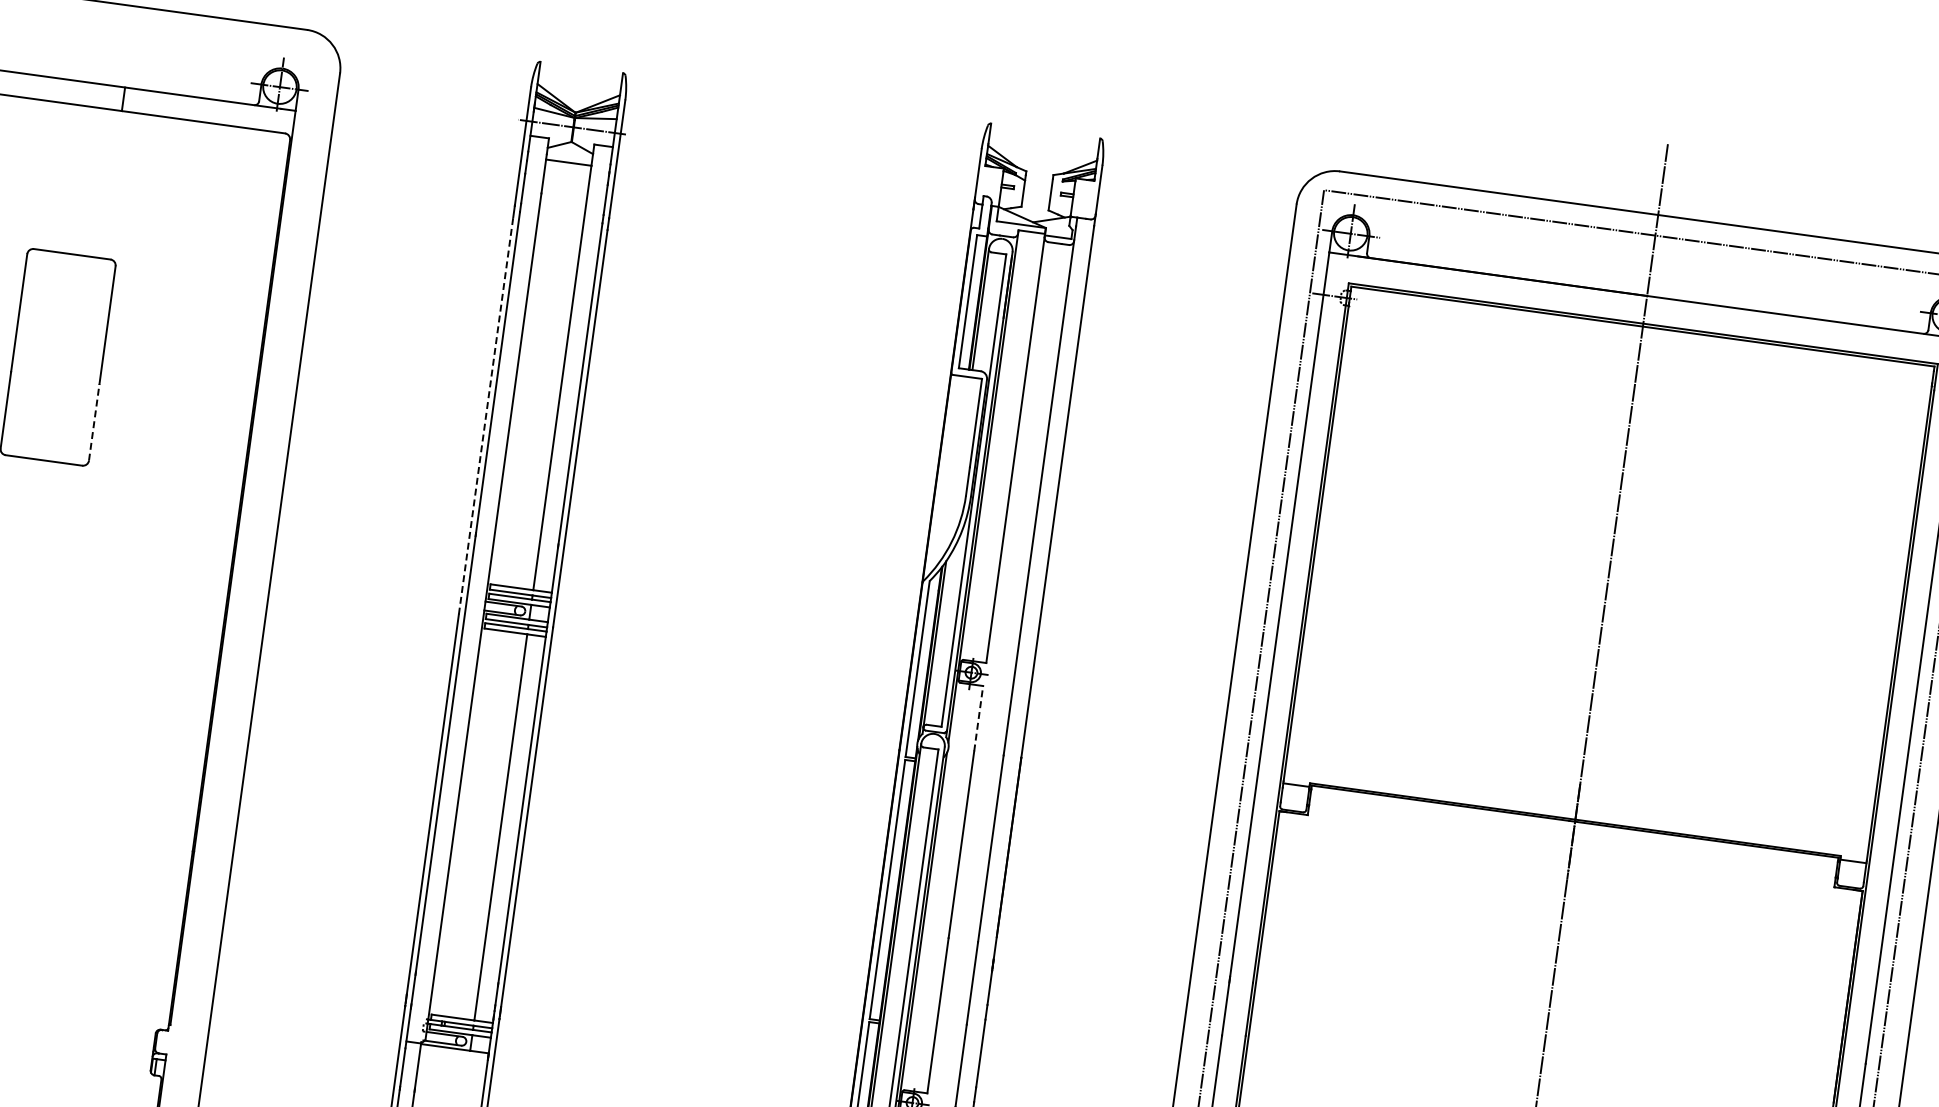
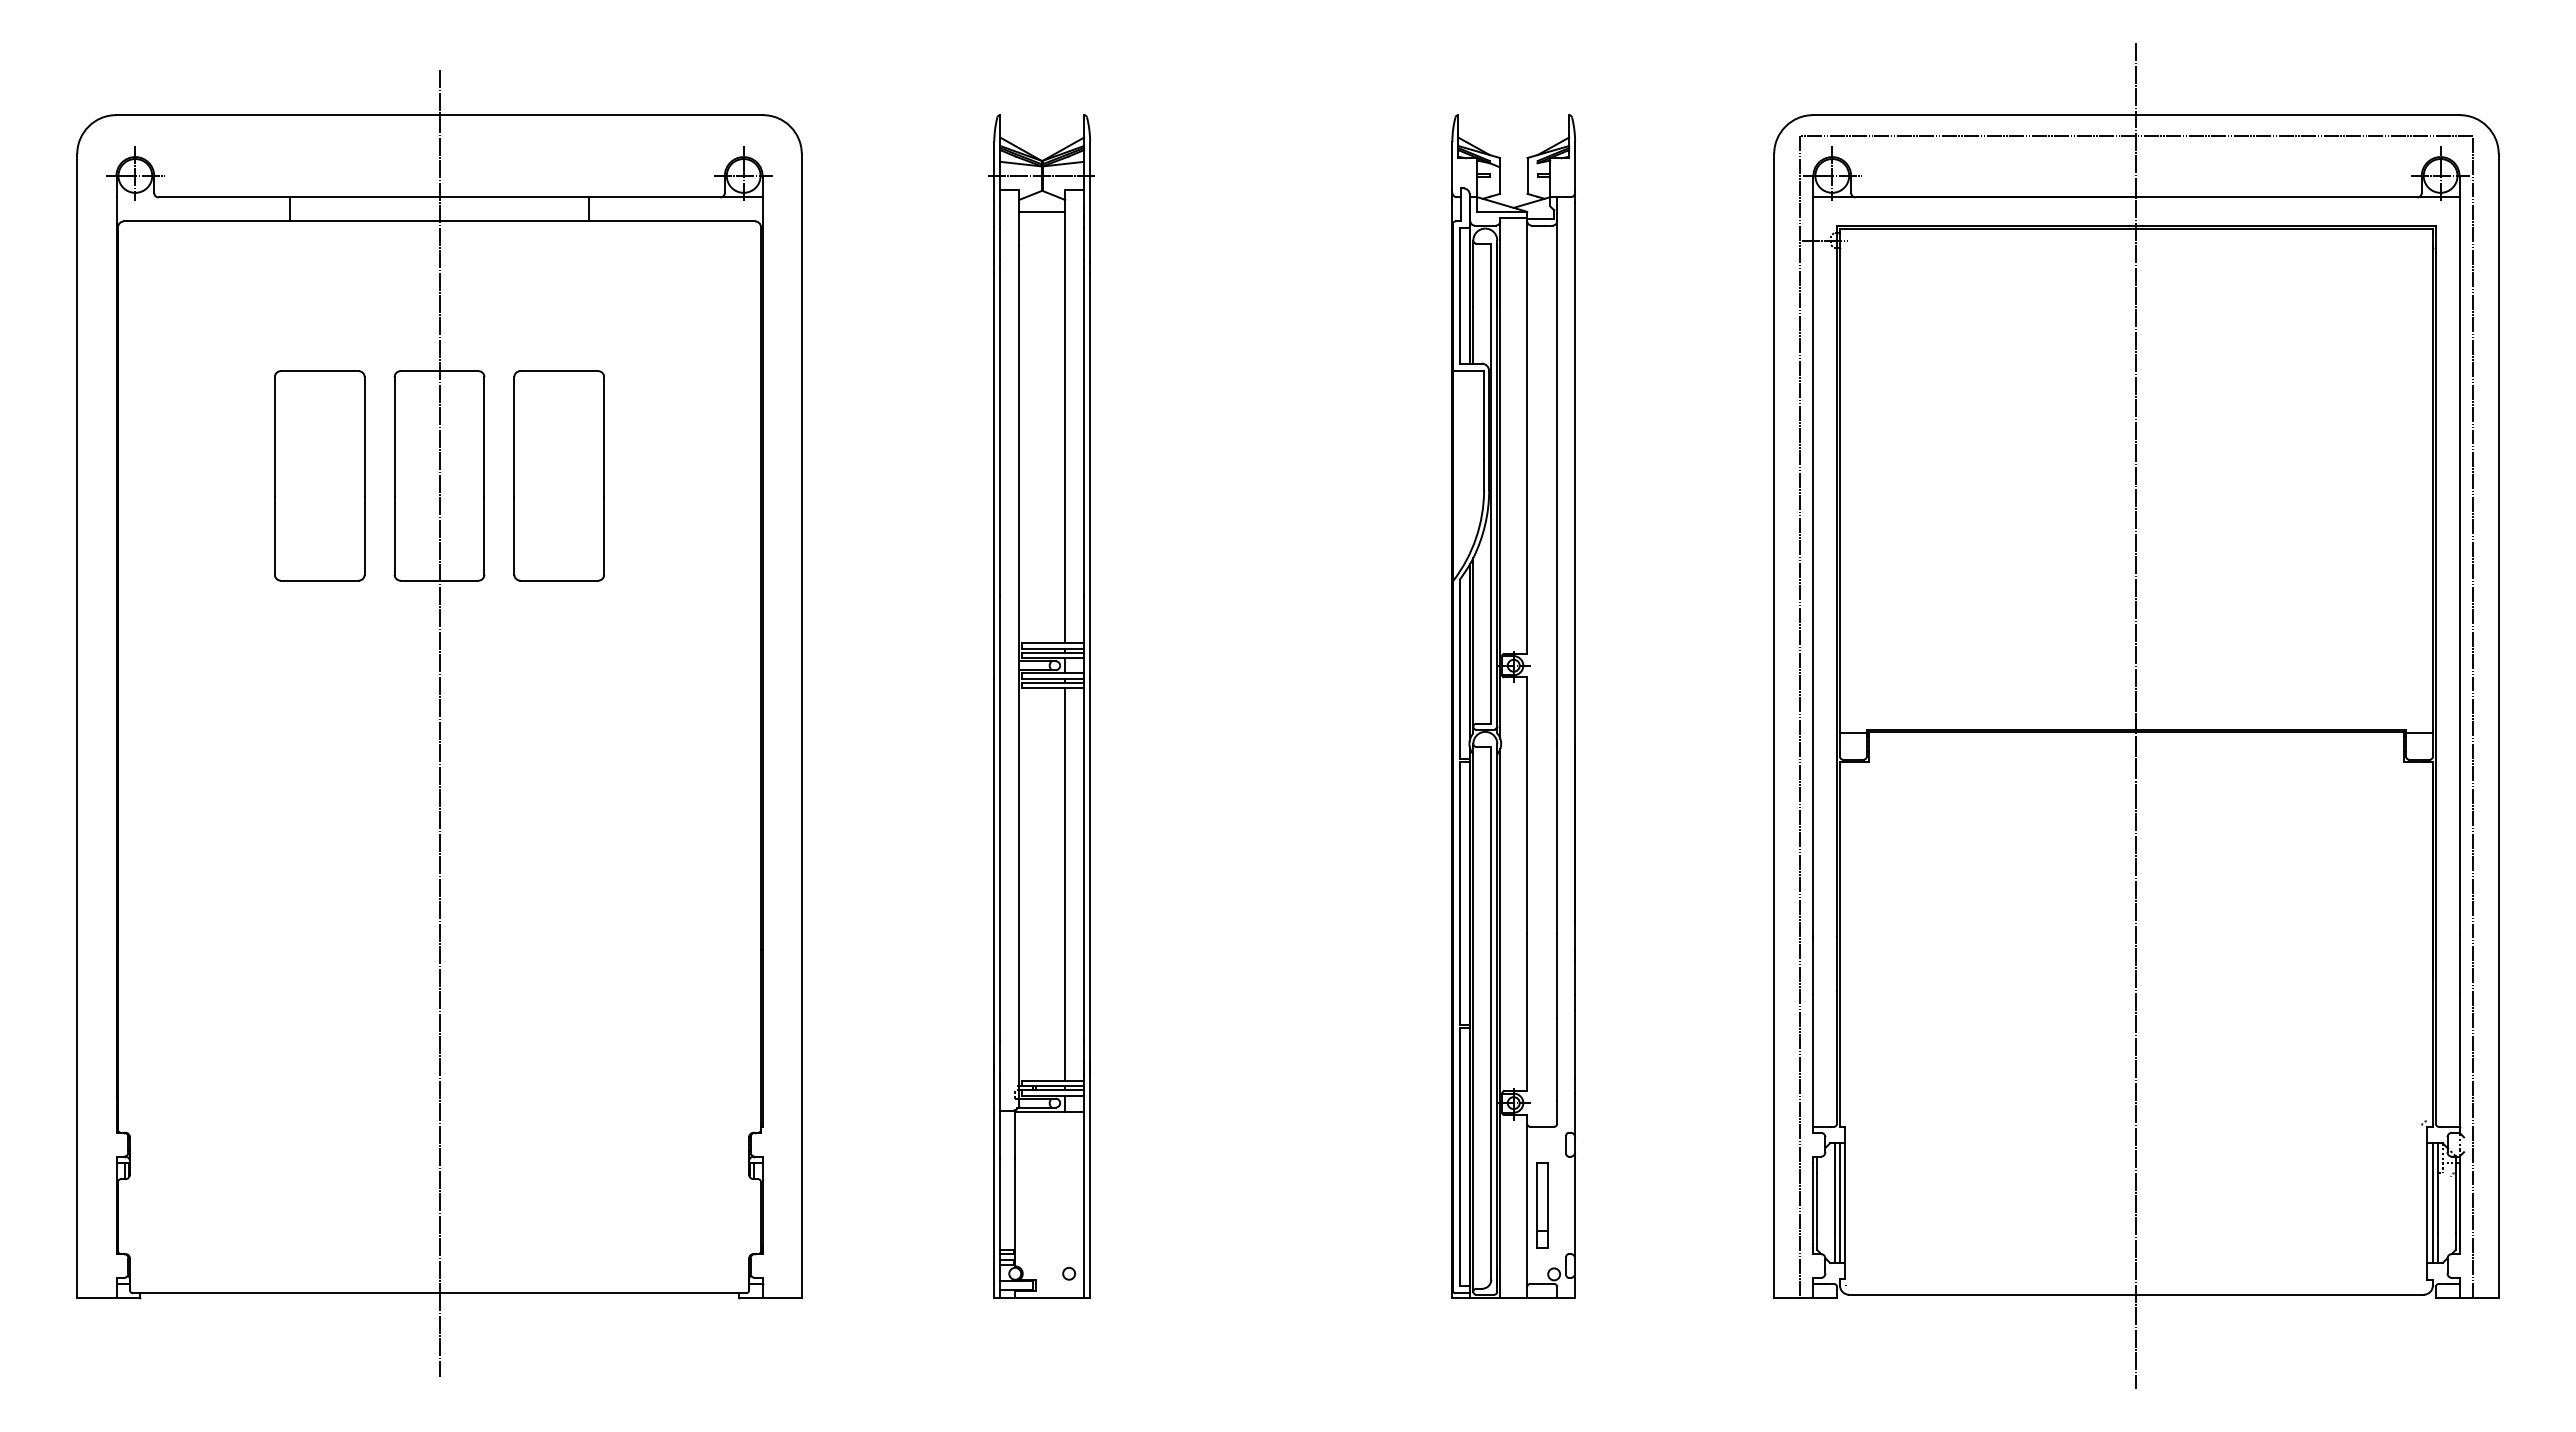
line: (486, 415) -> (994, 475), dashed -> solid
line: (94, 422) -> (604, 535), dashed -> solid
line: (978, 718) -> (1527, 710), dashed -> solid

